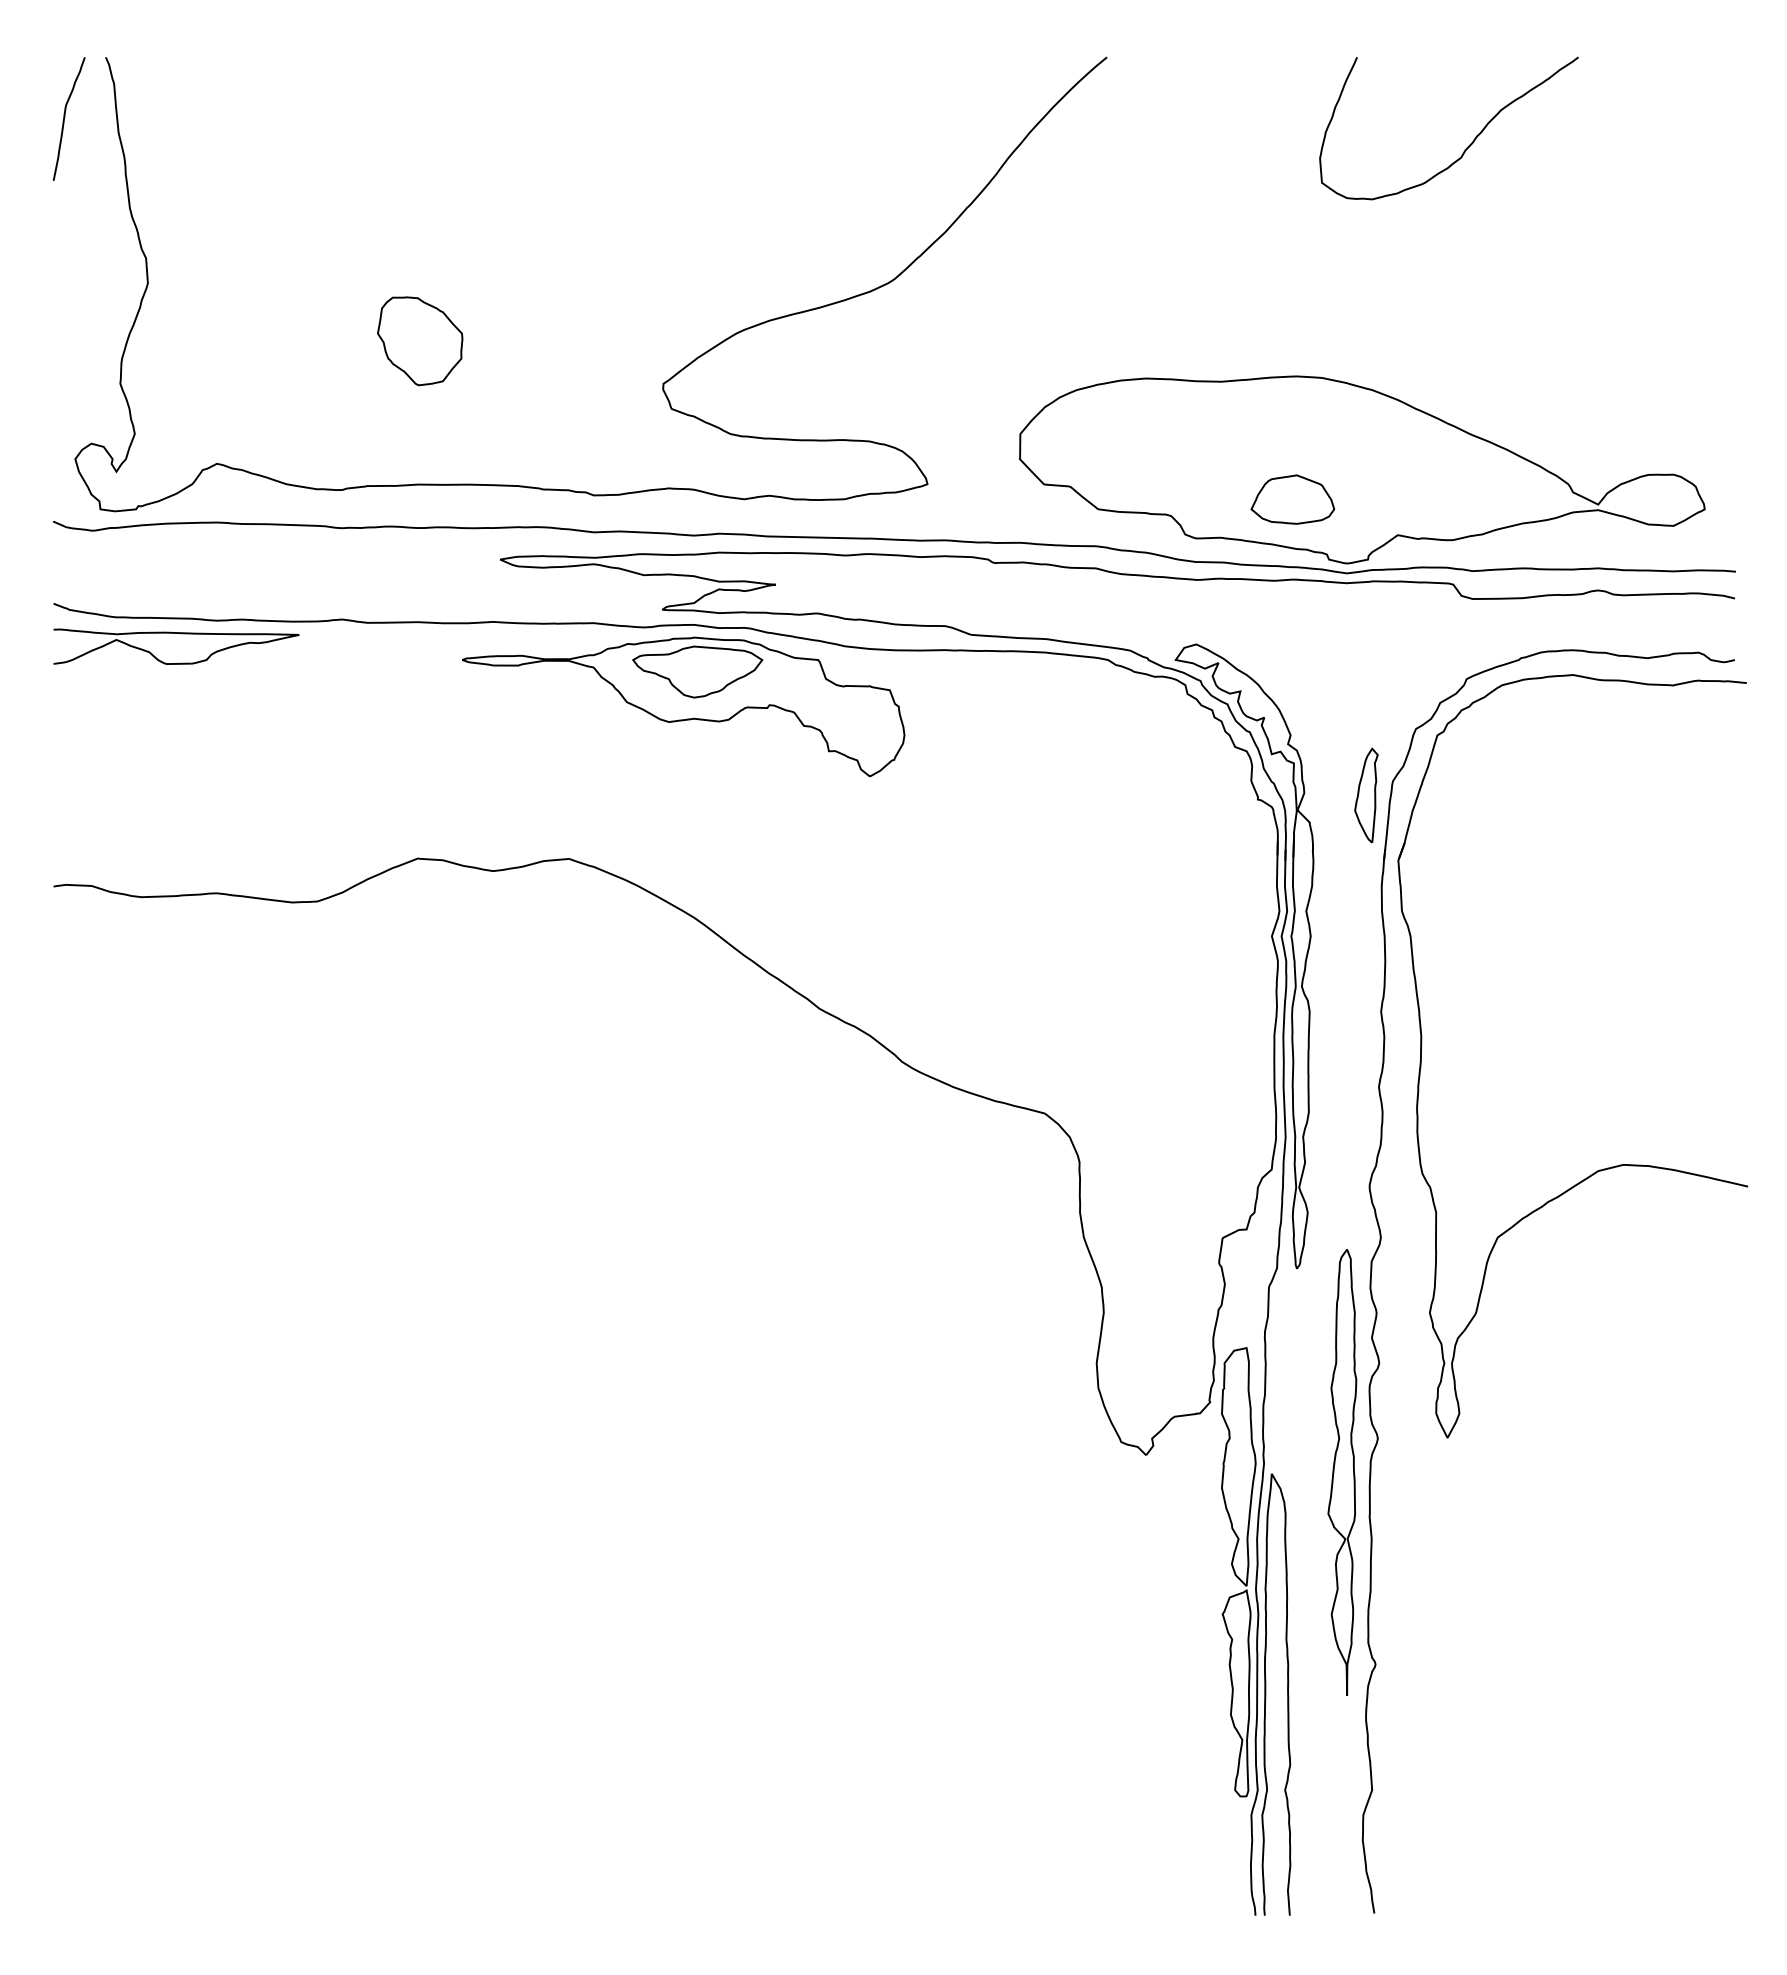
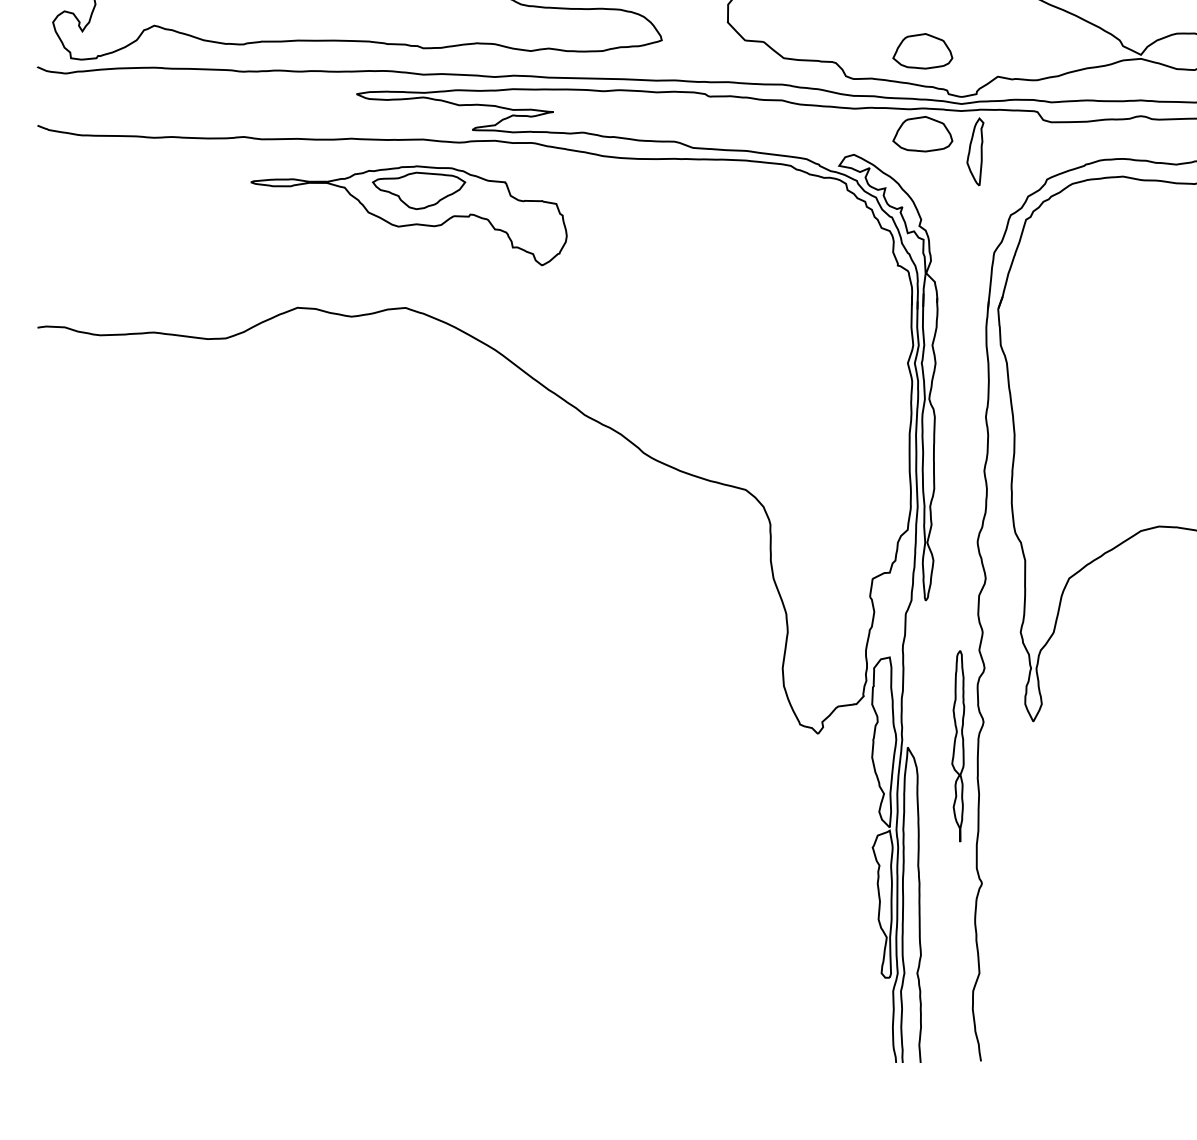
part: (1292, 615) -> (922, 134), added
part: (176, 633) -> (125, 146), removed
part: (683, 706) -> (408, 215), moved
part: (1366, 795) -> (975, 151), moved
part: (1342, 1472) -> (958, 746), size x0.6

